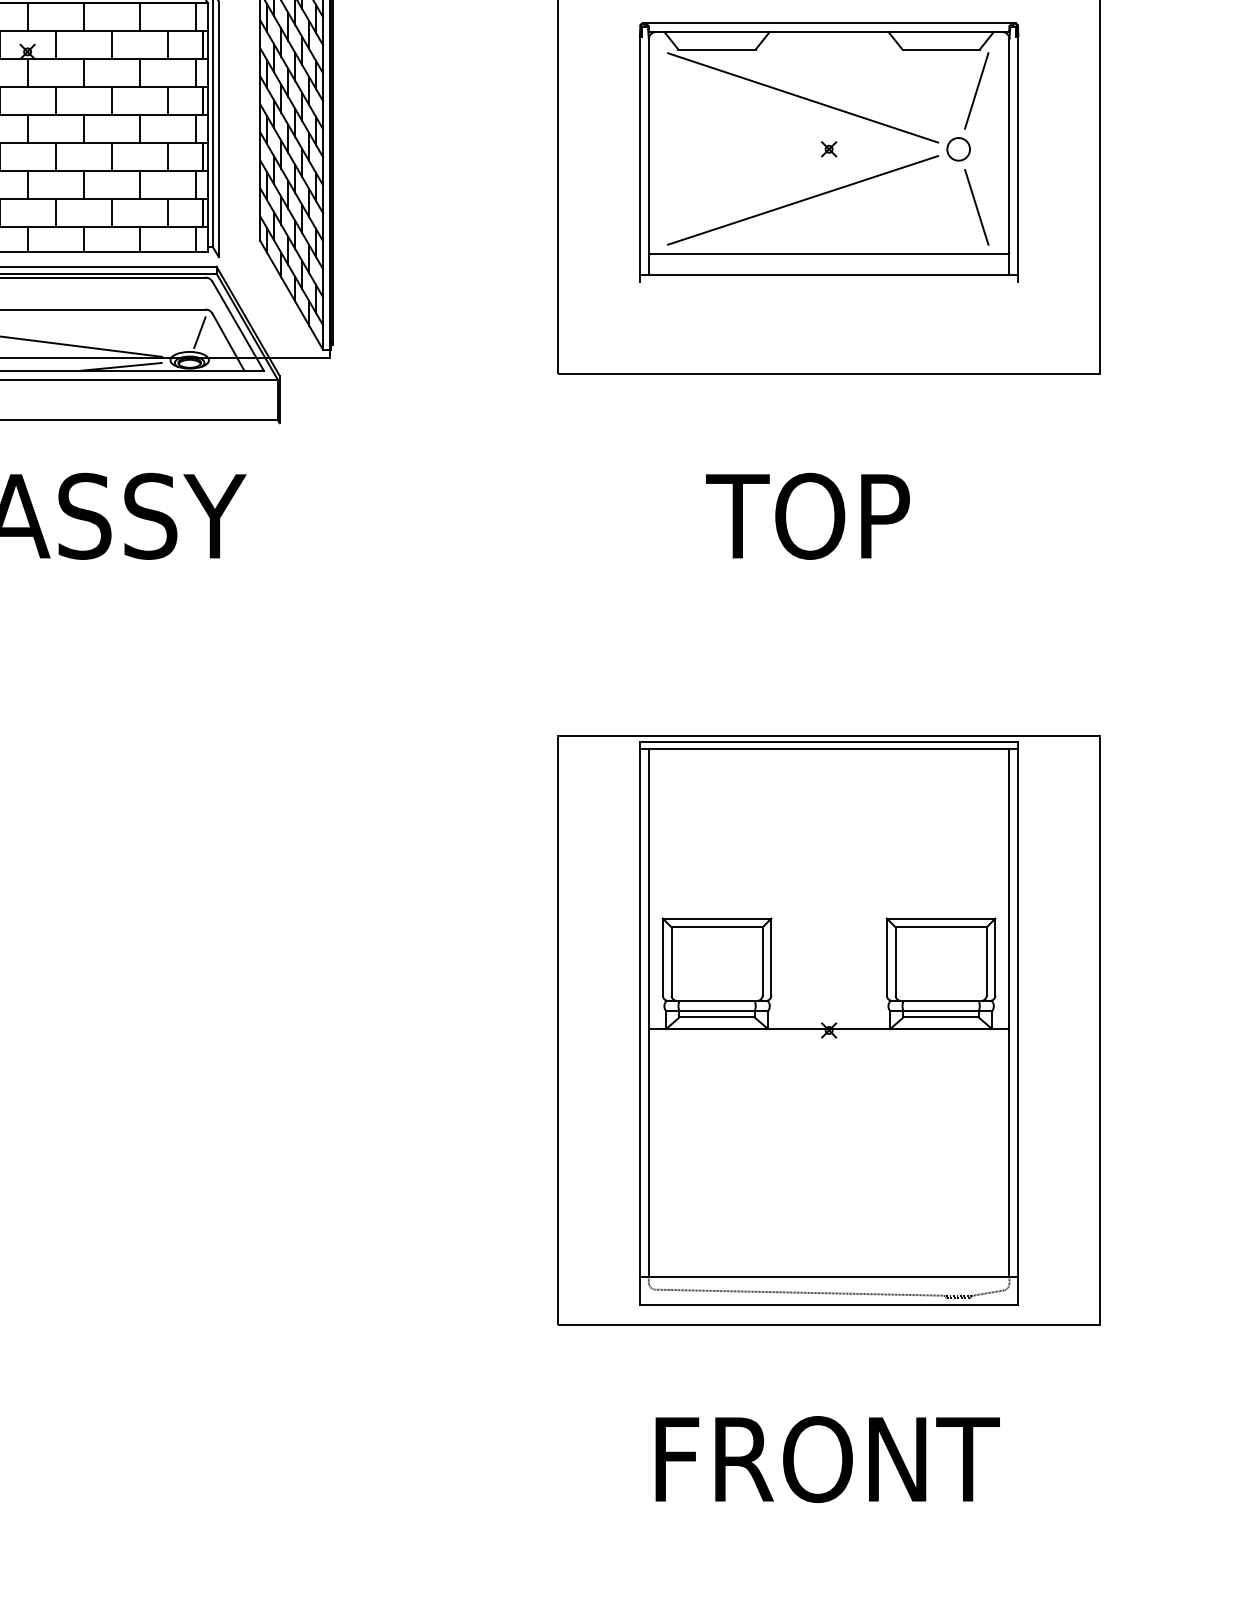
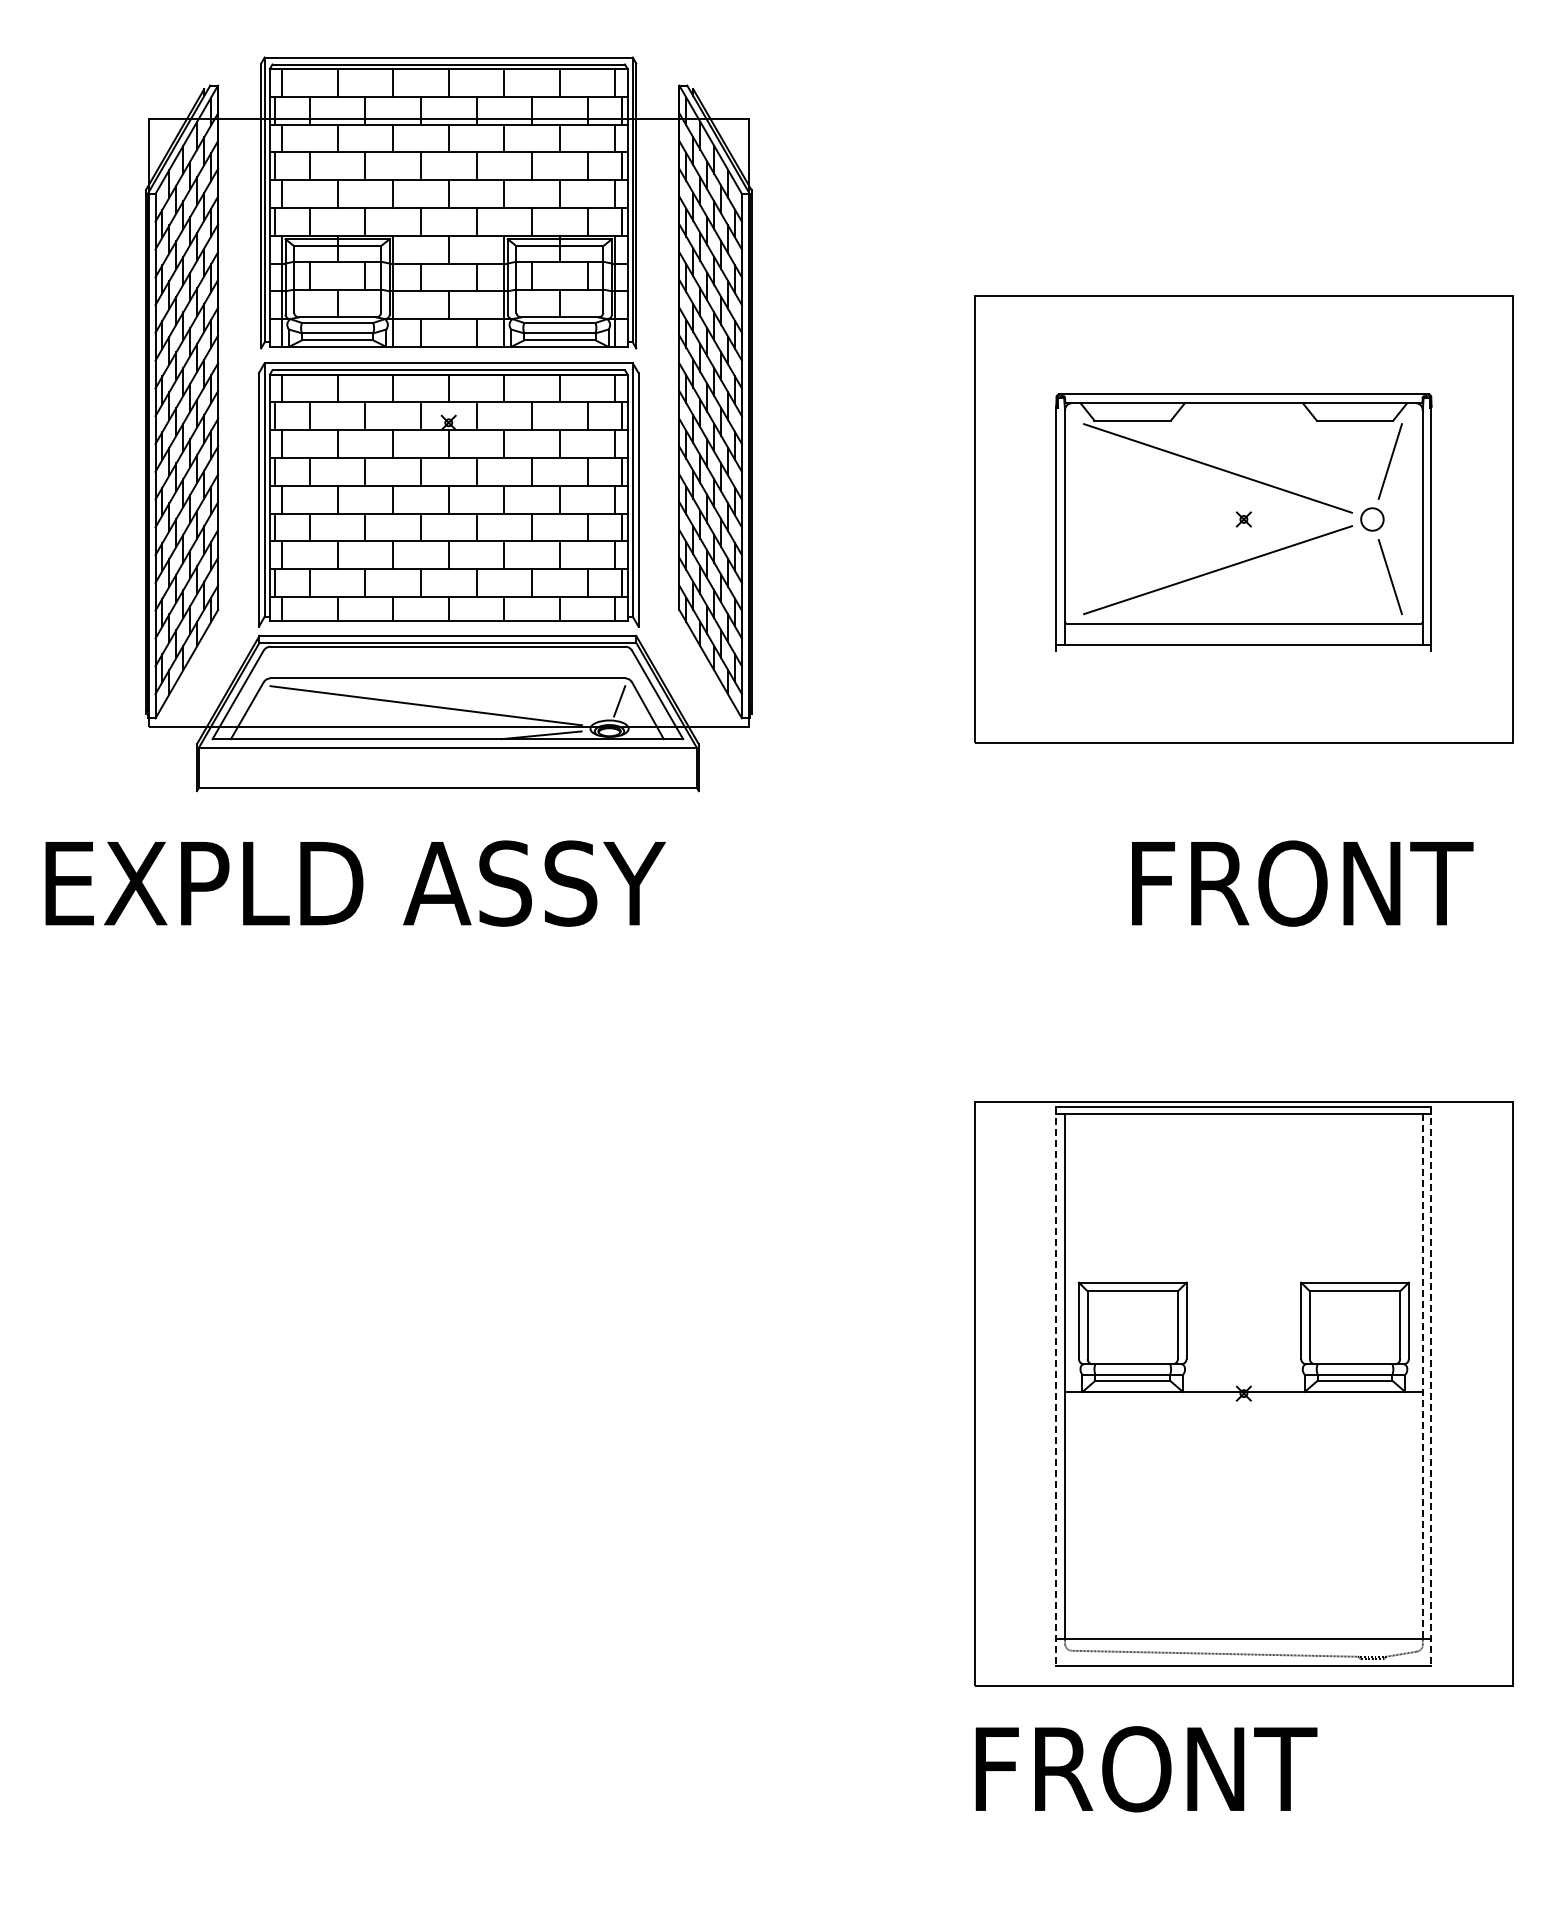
text: (883, 516) -> (1297, 883), TOP -> FRONT
line: (1009, 1013) -> (1422, 1376), solid -> dashed
line: (640, 1023) -> (1056, 1386), solid -> dashed
line: (1018, 1023) -> (1431, 1386), solid -> dashed
text: (827, 1459) -> (1146, 1769), moved

